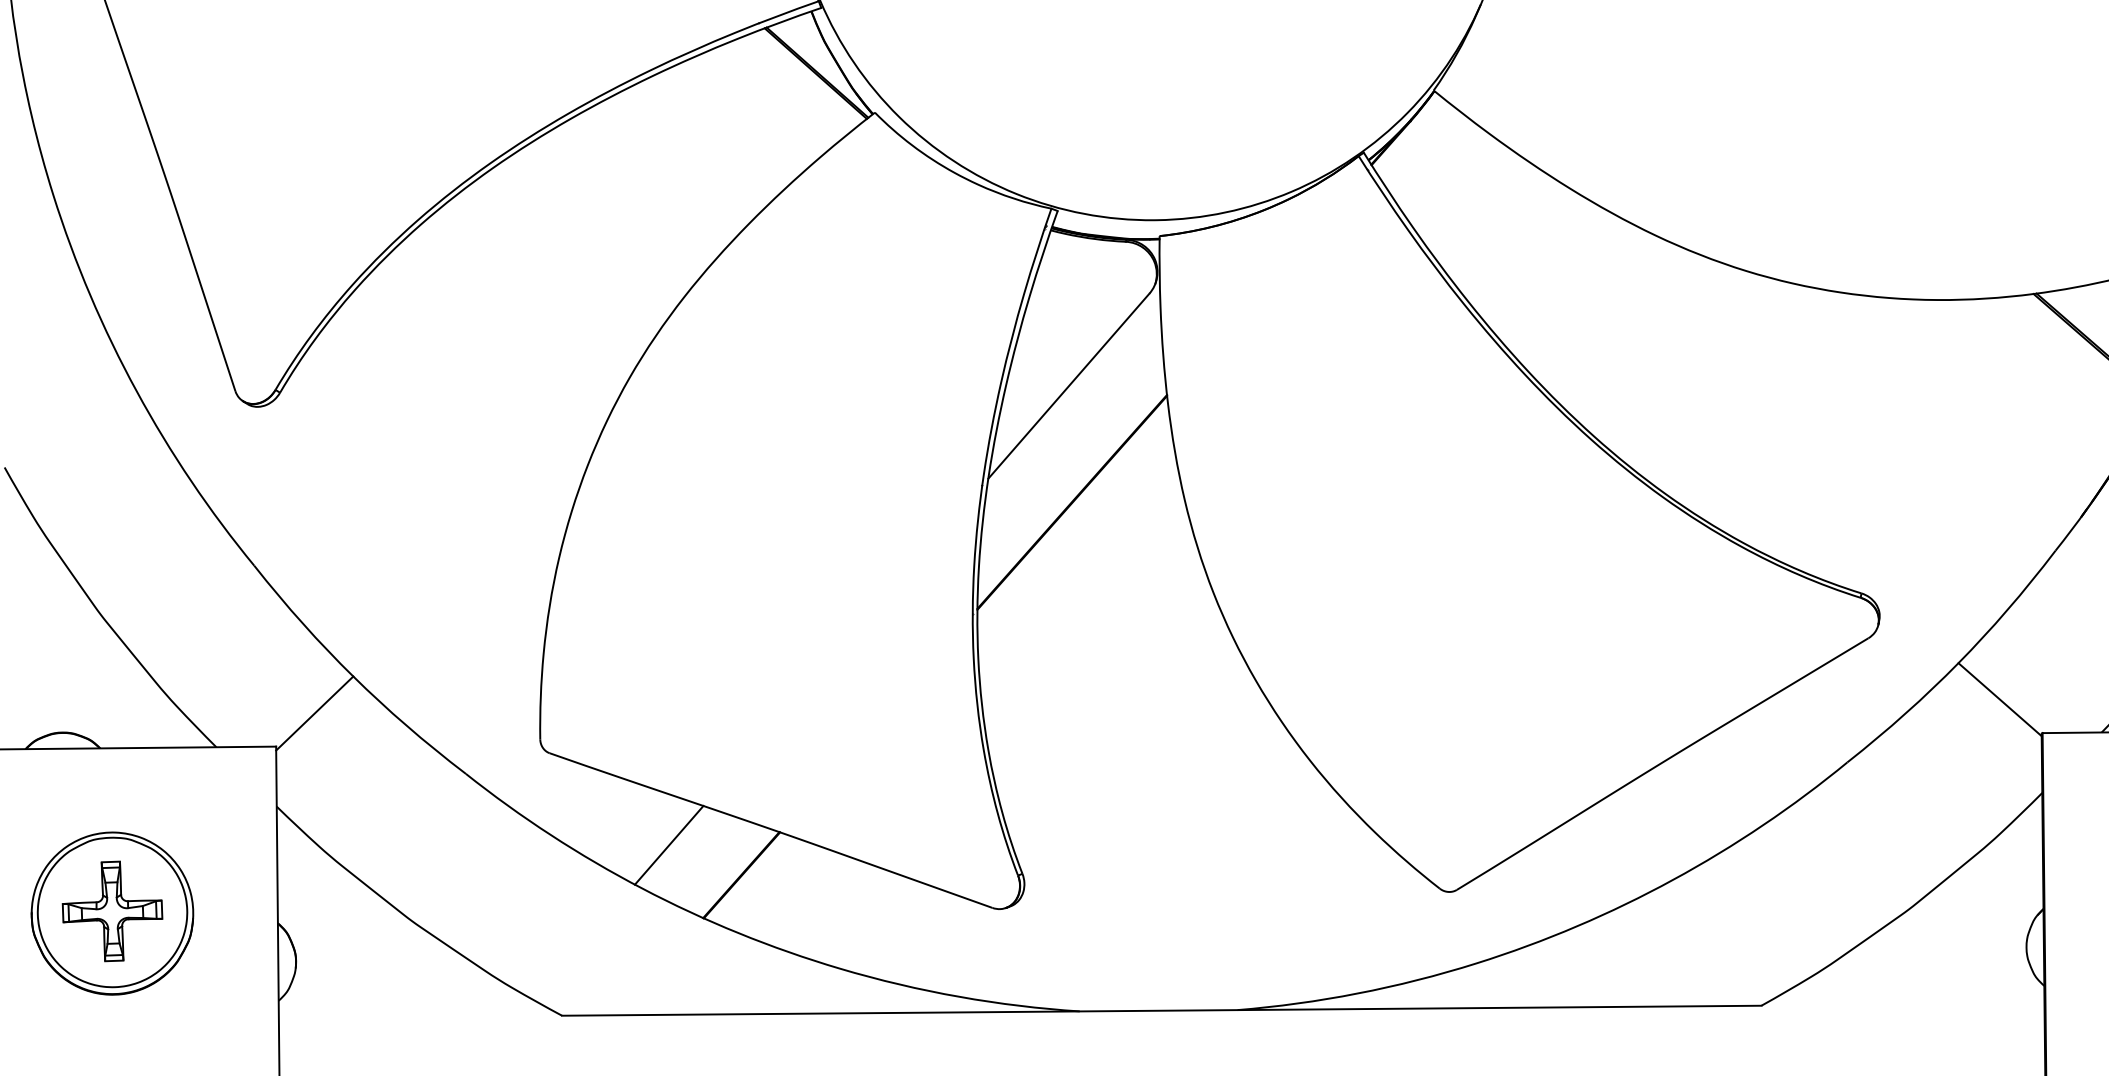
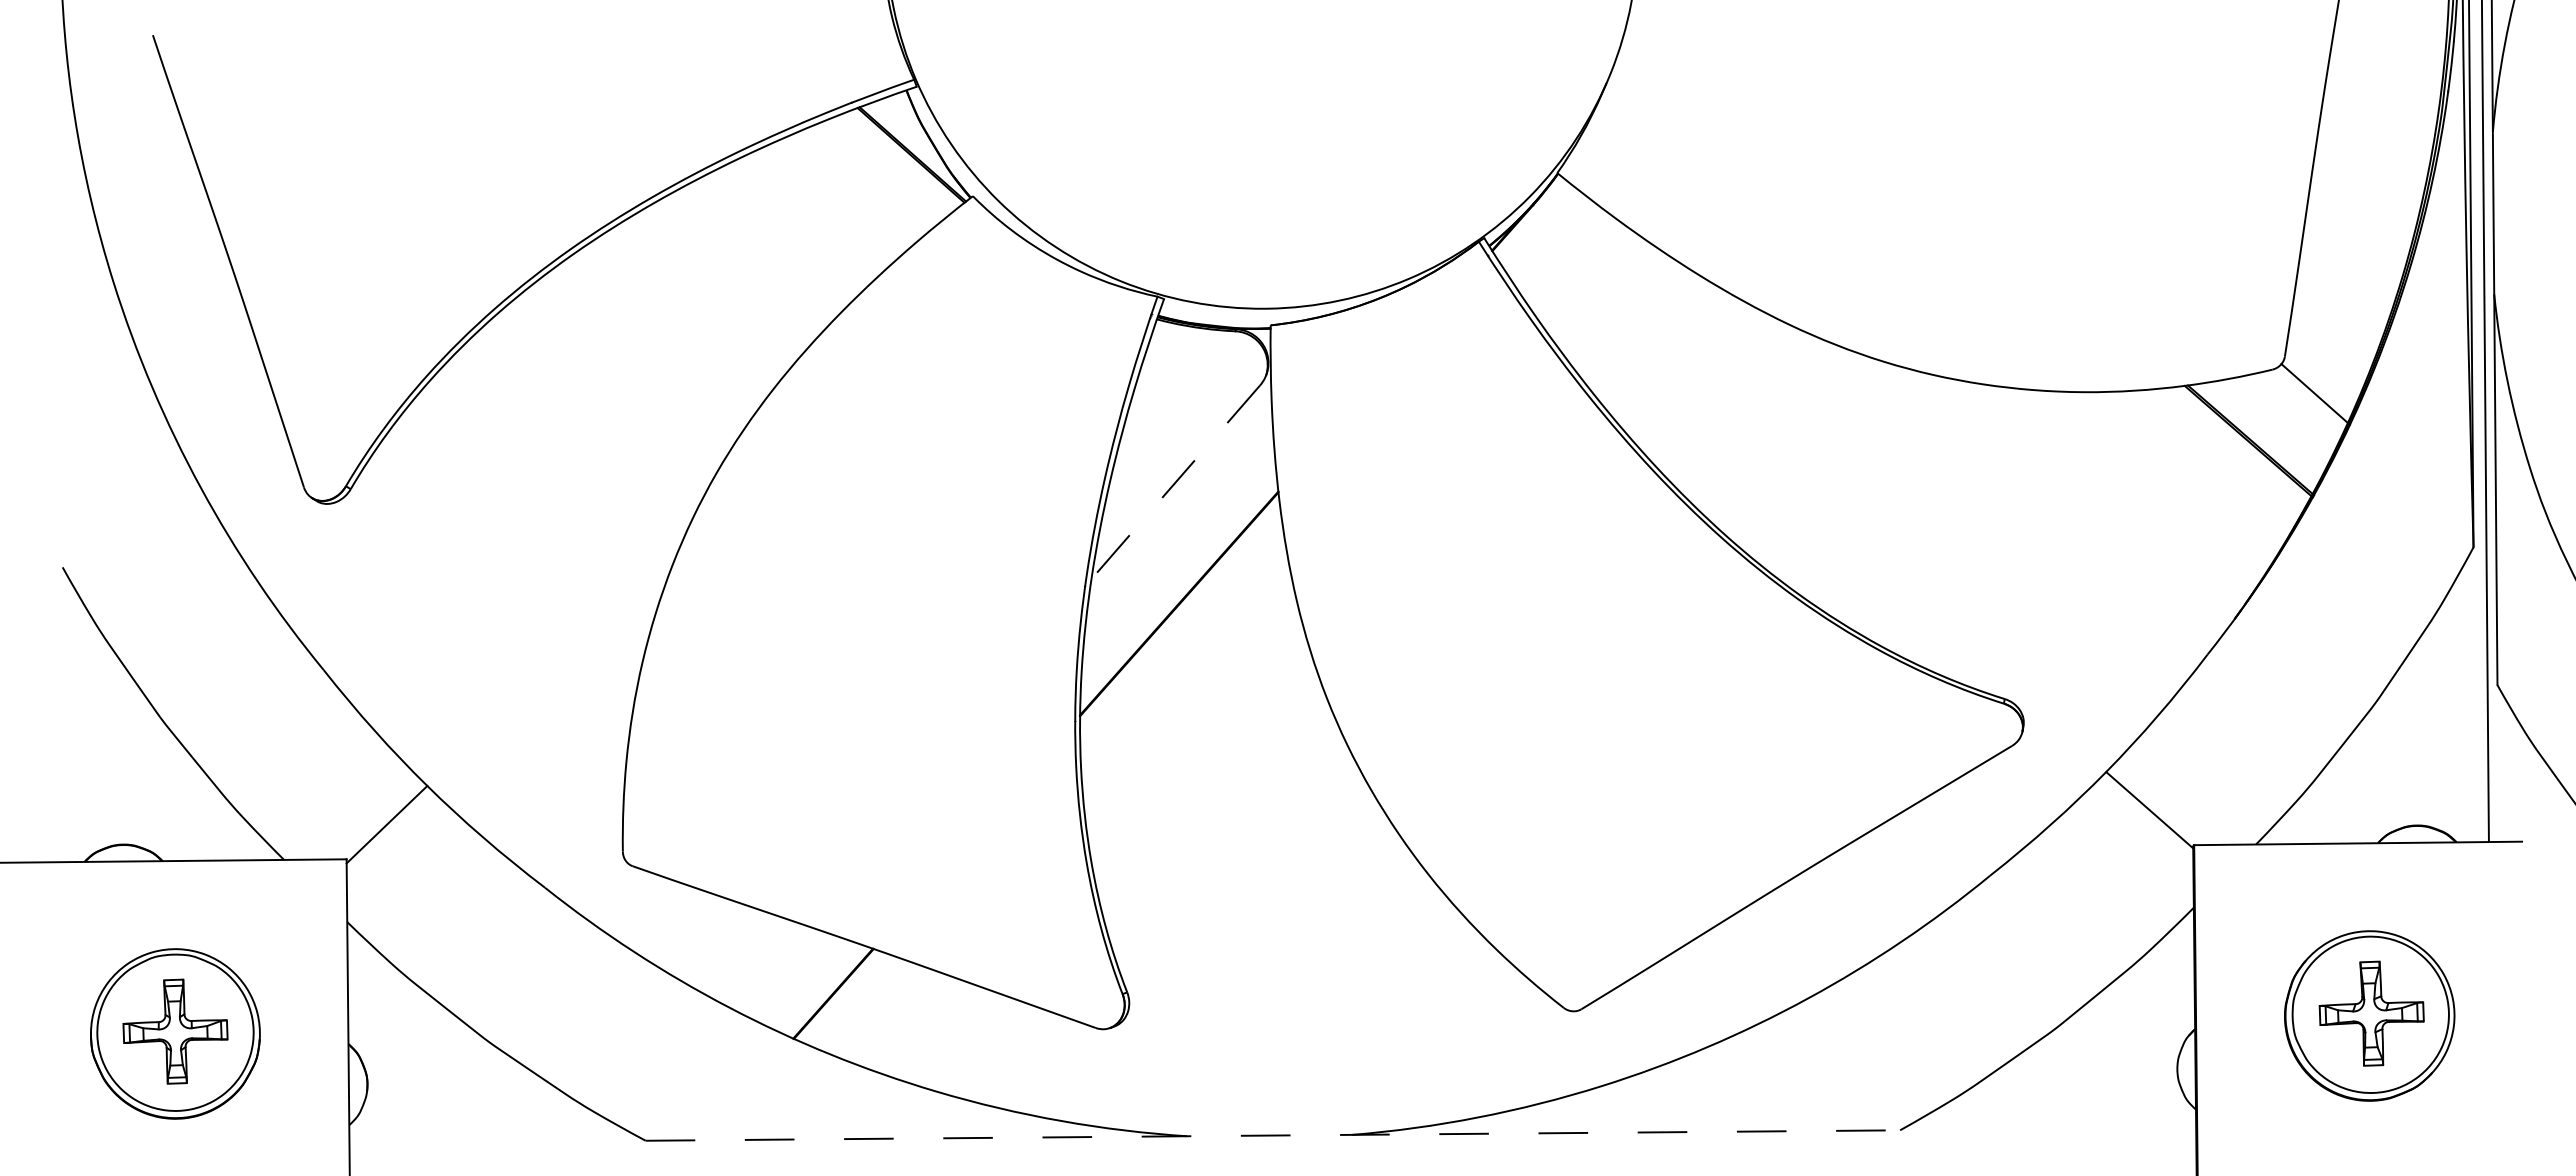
line: (1068, 386) -> (1175, 482), solid -> dashed
line: (668, 845) -> (757, 962), removed
line: (1162, 1010) -> (1273, 1135), solid -> dashed

